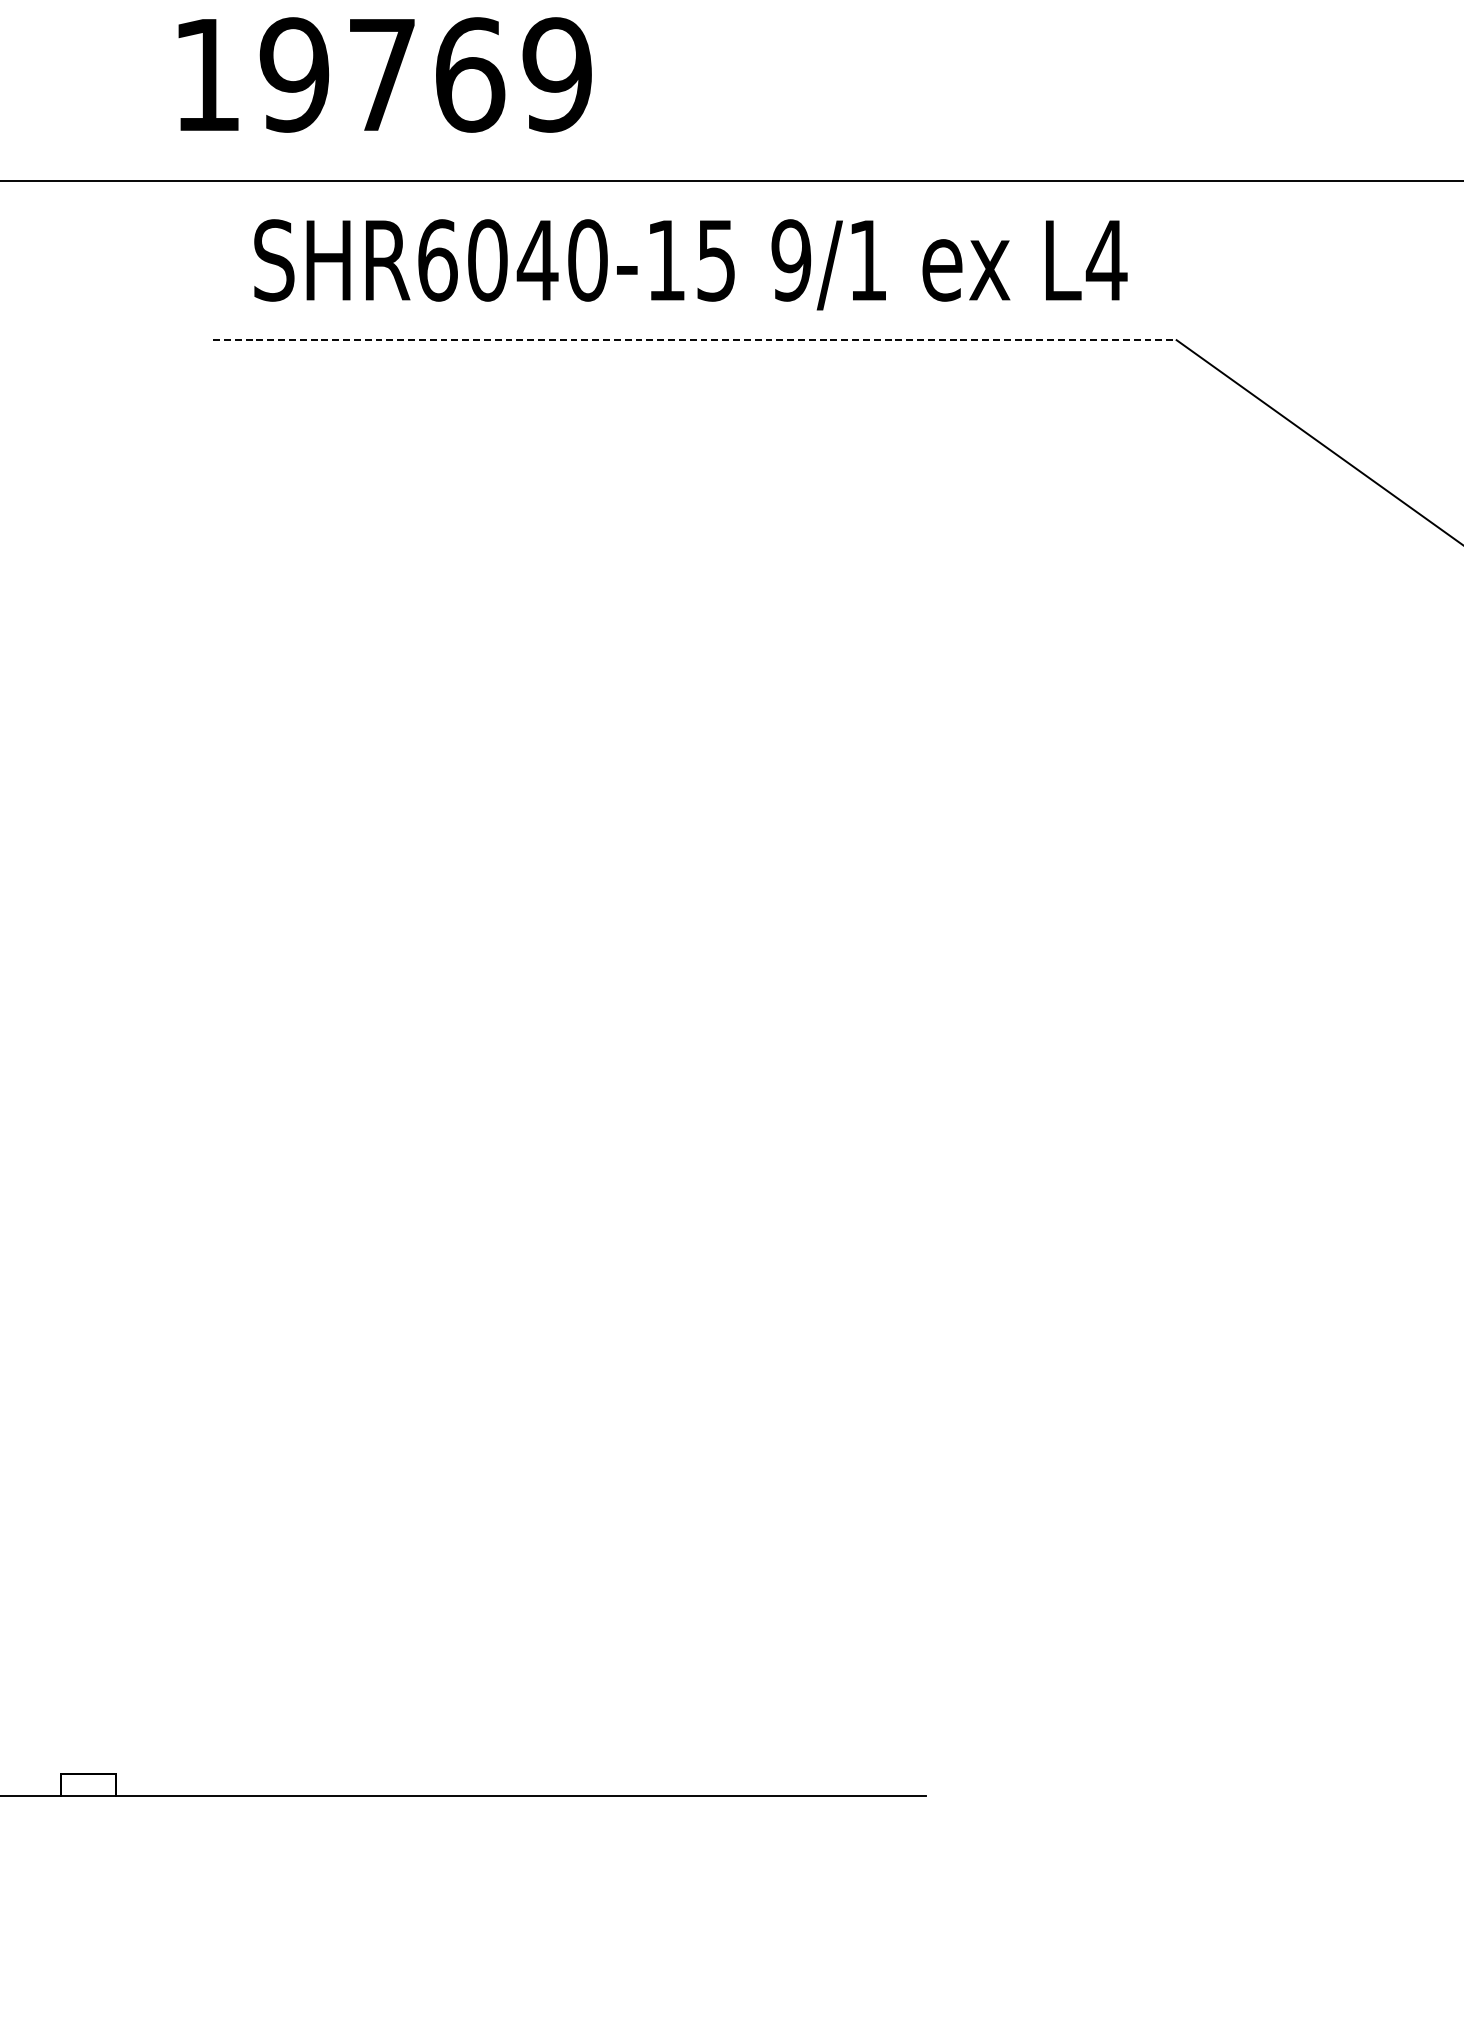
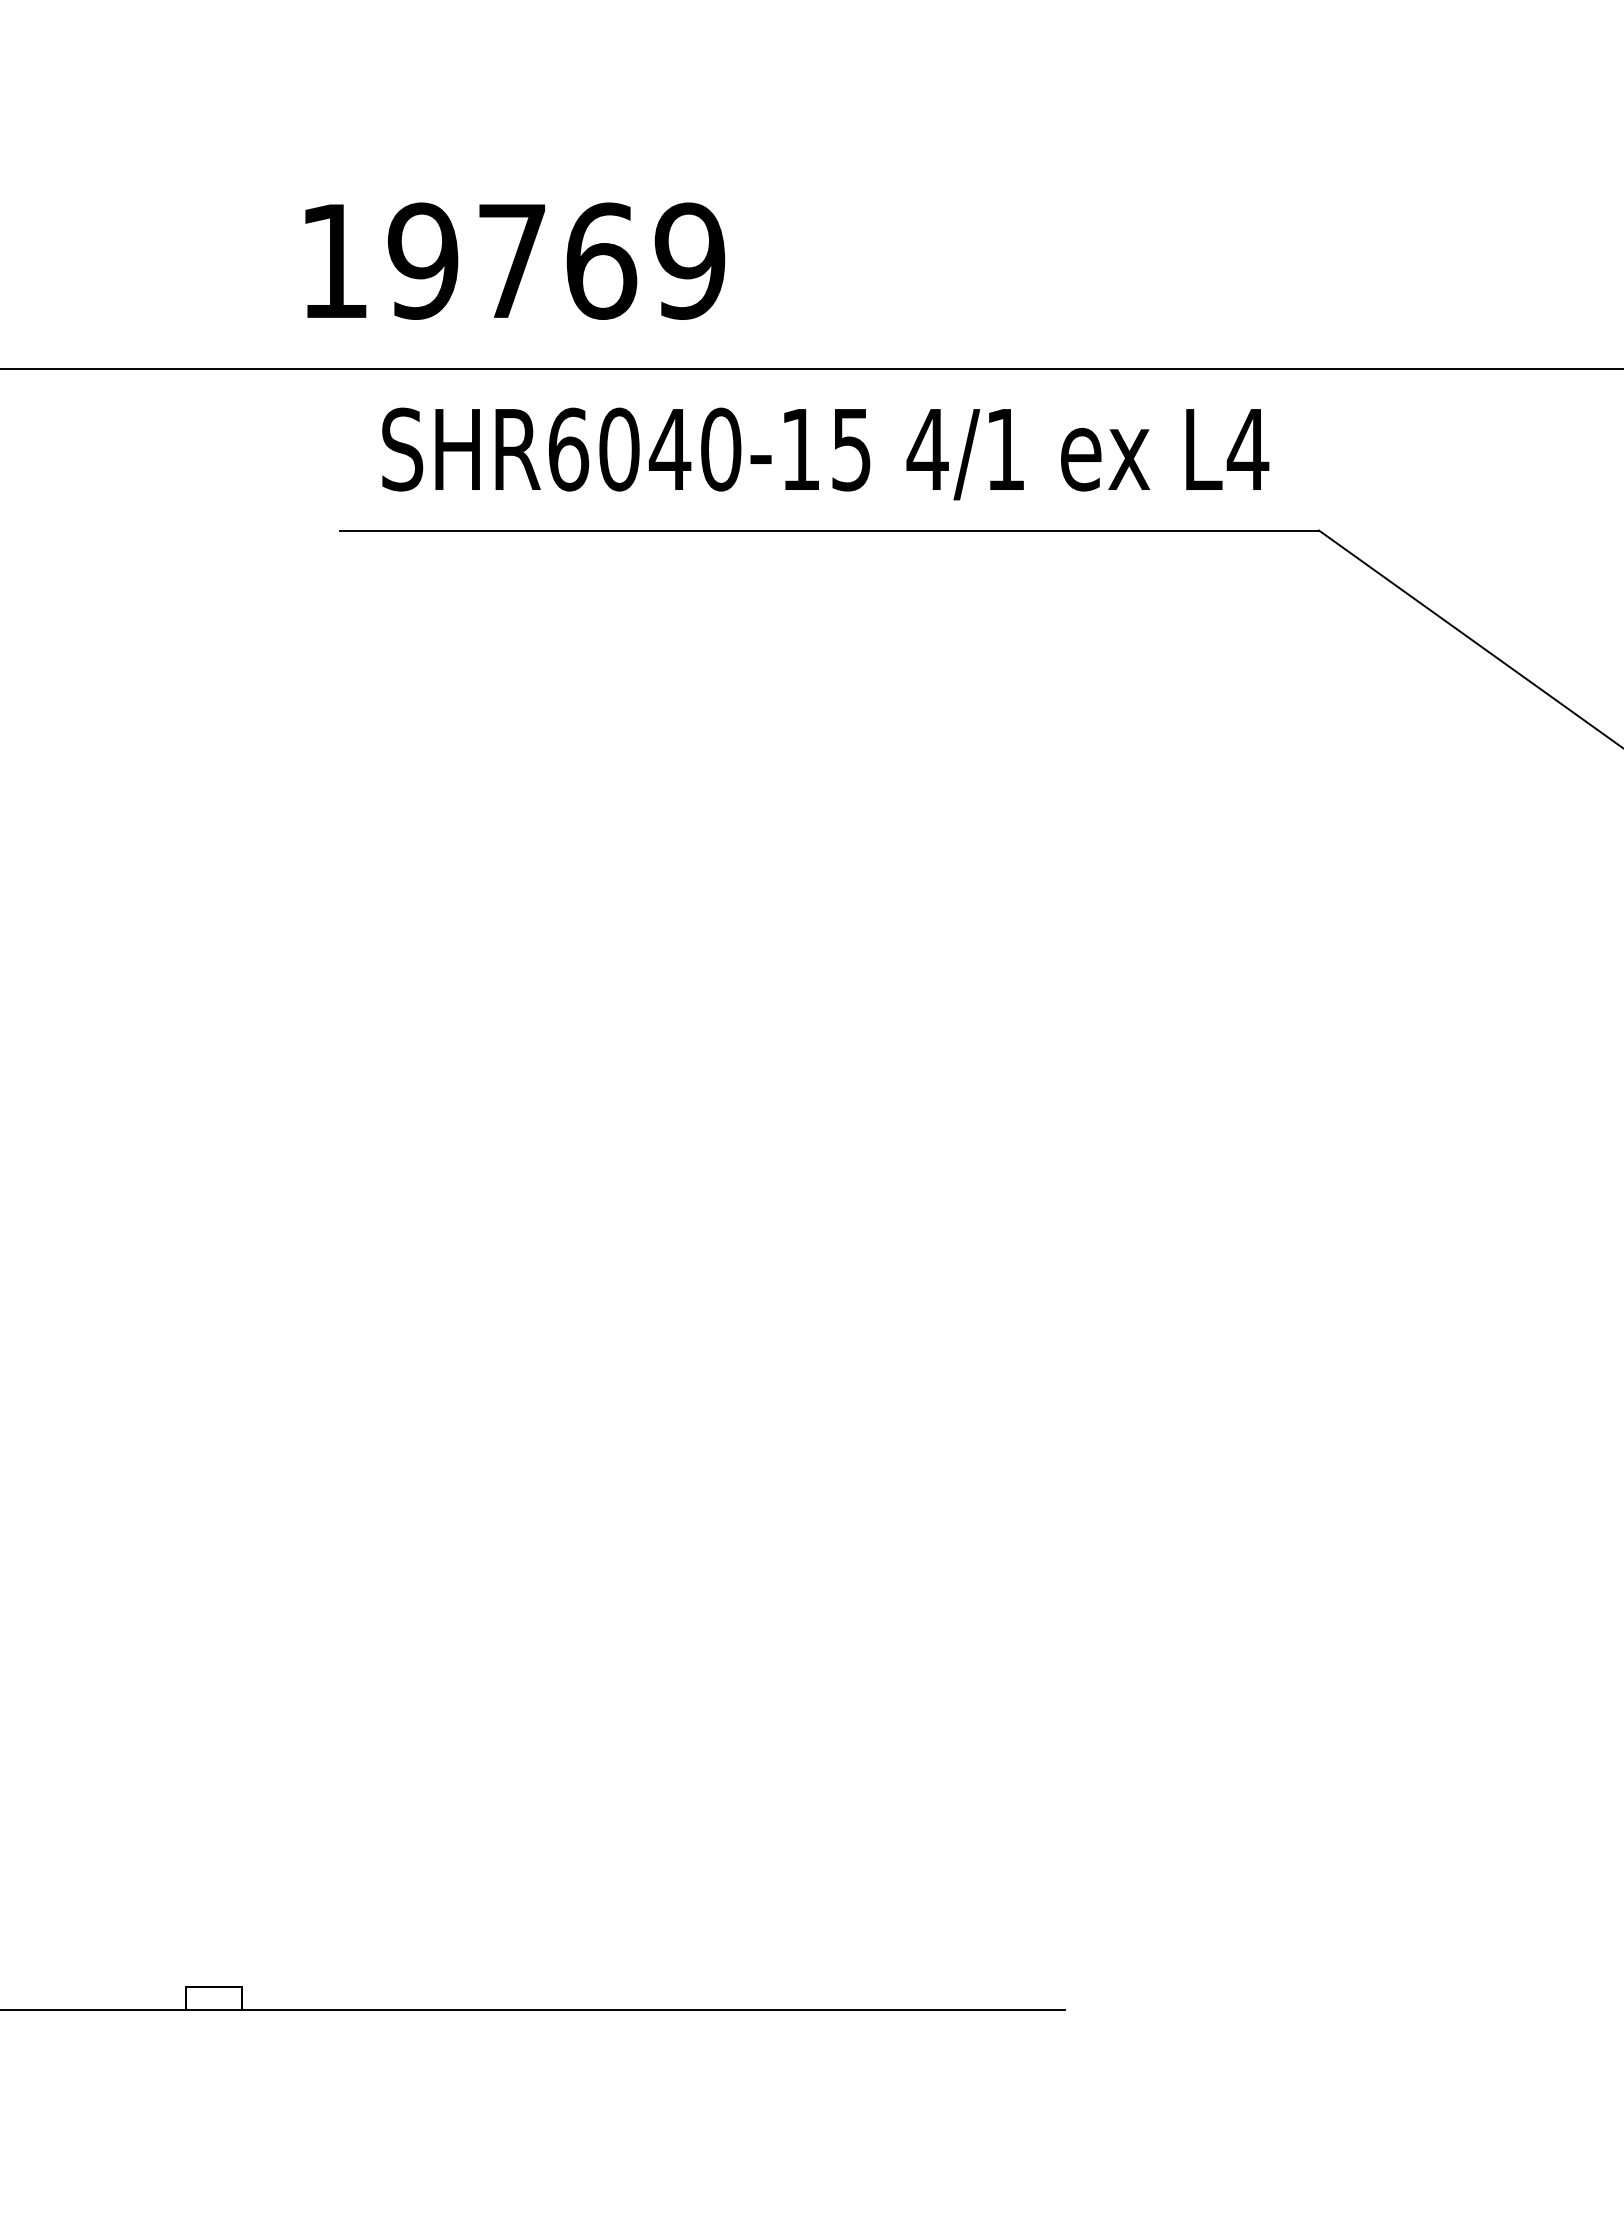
text: (791, 260) -> (927, 449), 9/1 -> 4/1
line: (695, 340) -> (830, 530), dashed -> solid

